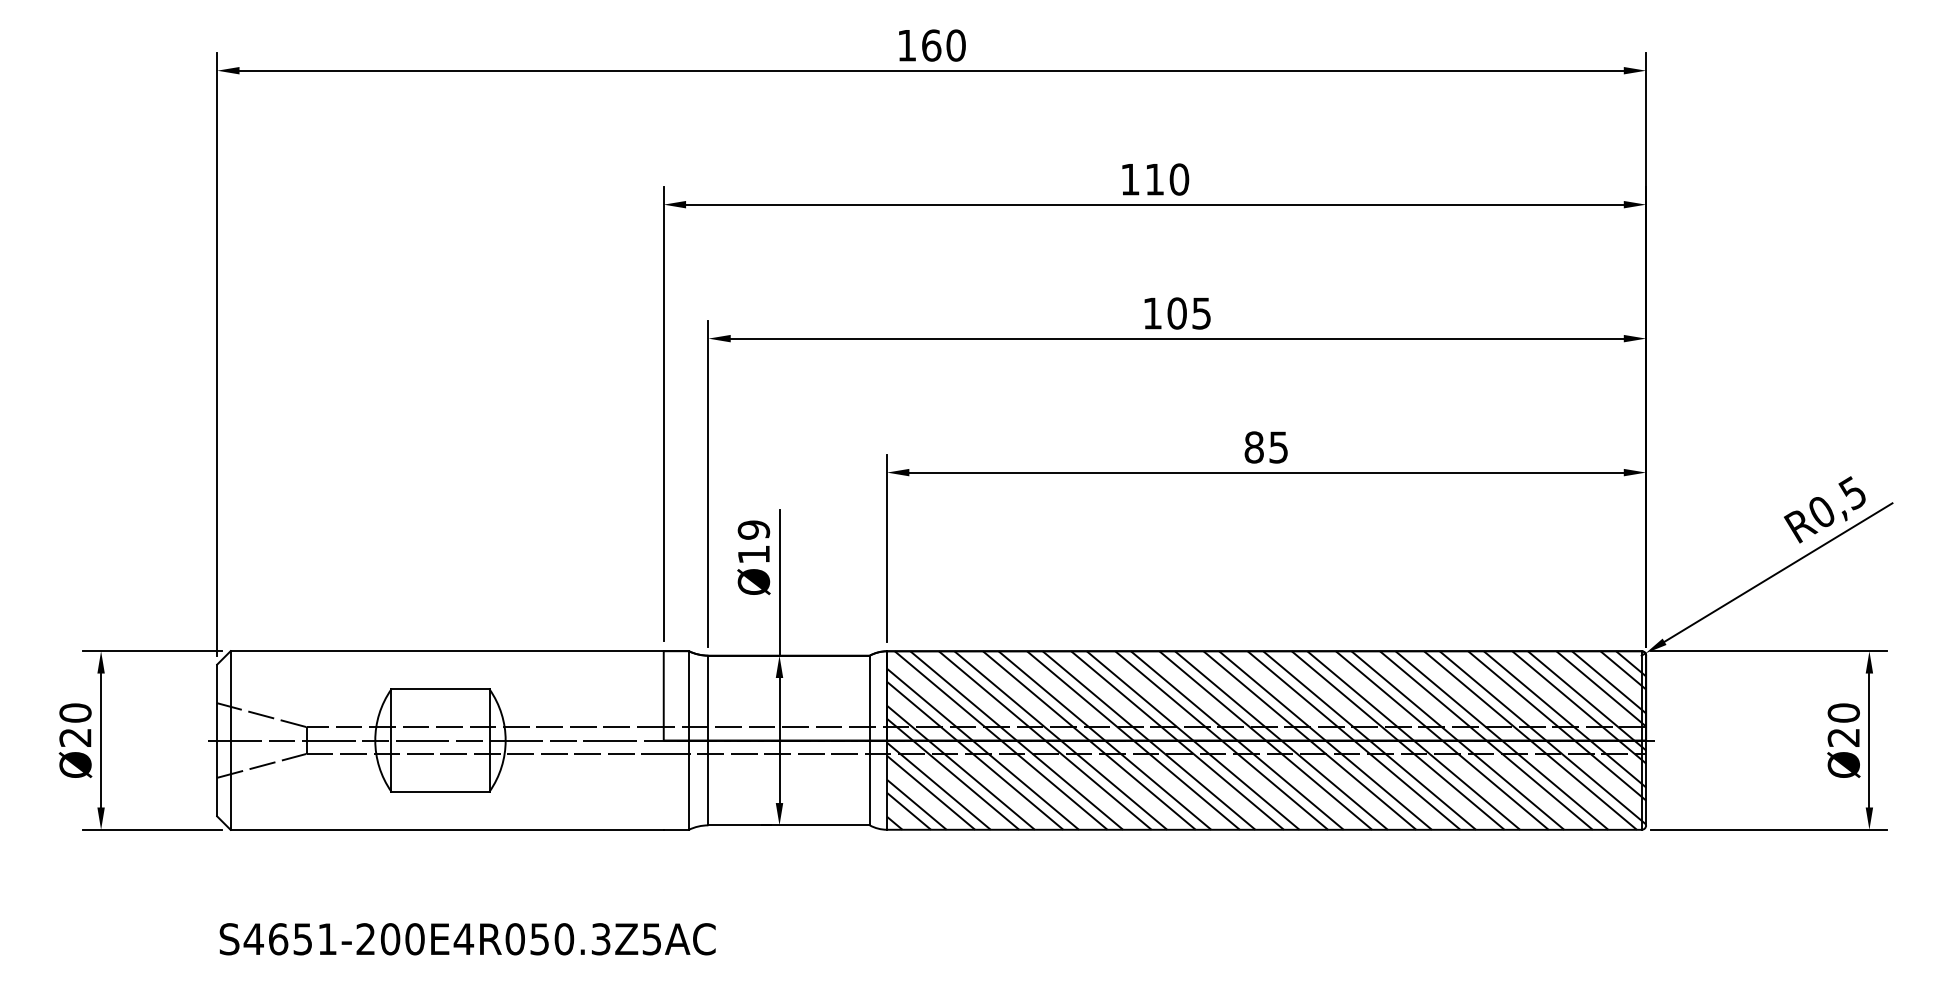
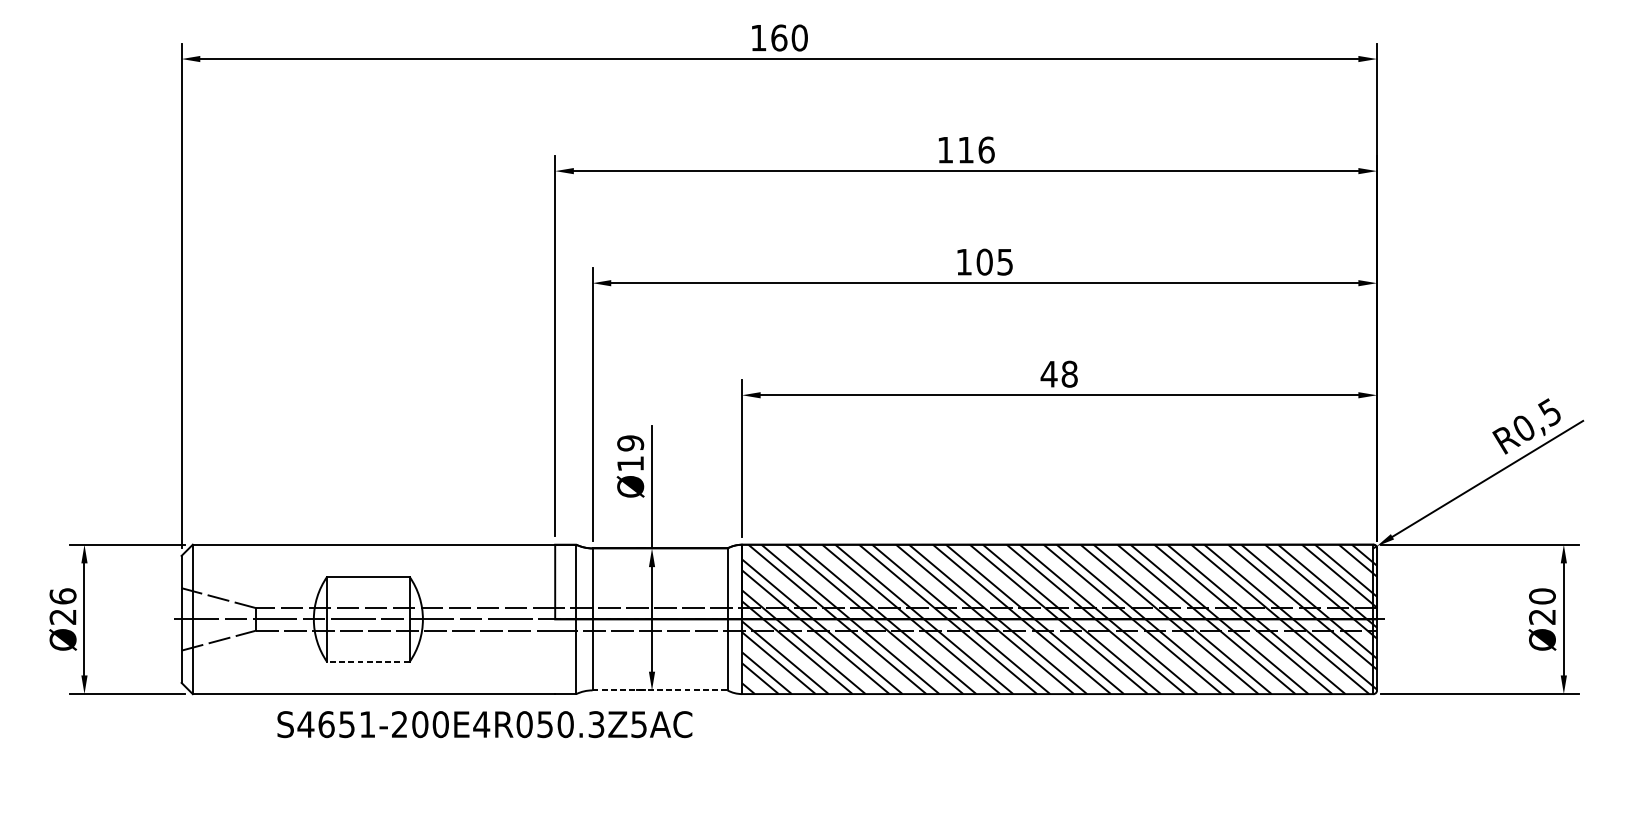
text: (1179, 179) -> (986, 150), 110 -> 116
text: (1266, 447) -> (1059, 374), 85 -> 48
text: (75, 712) -> (63, 595), Ø20 -> Ø26
line: (439, 791) -> (367, 662), solid -> dashed
line: (789, 825) -> (660, 690), solid -> dashed
text: (467, 939) -> (484, 724), moved

